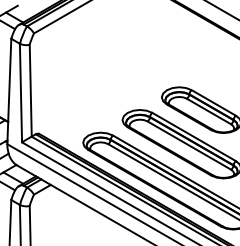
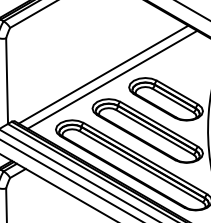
line: (134, 83) -> (103, 74), added
line: (143, 88) -> (112, 79), added

